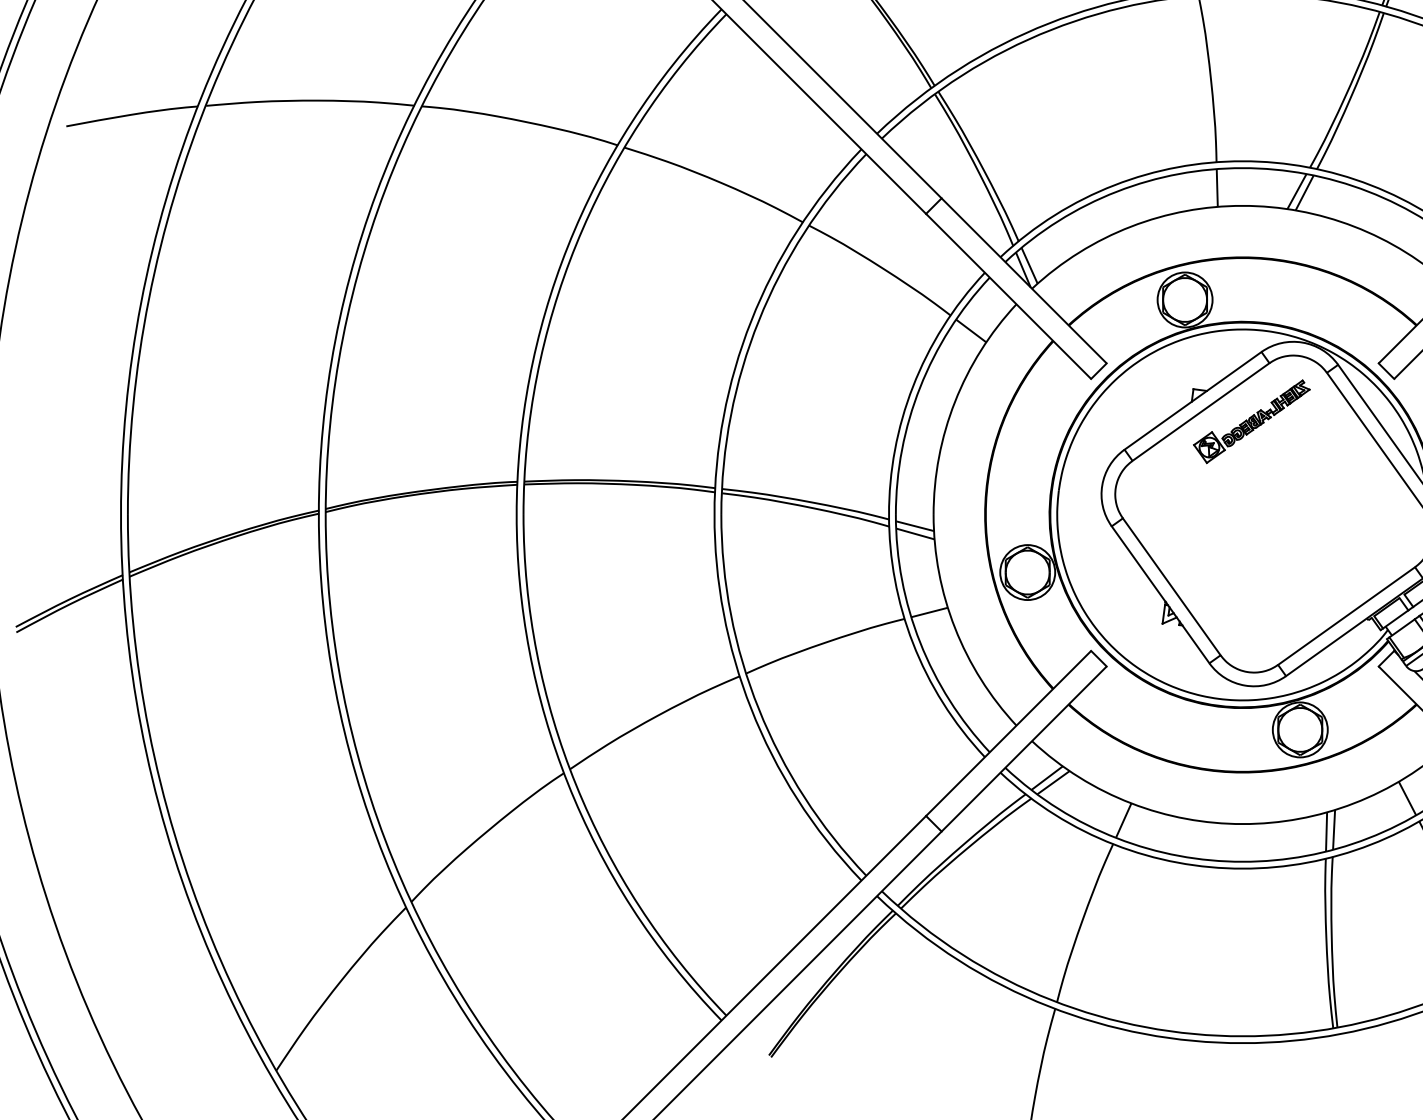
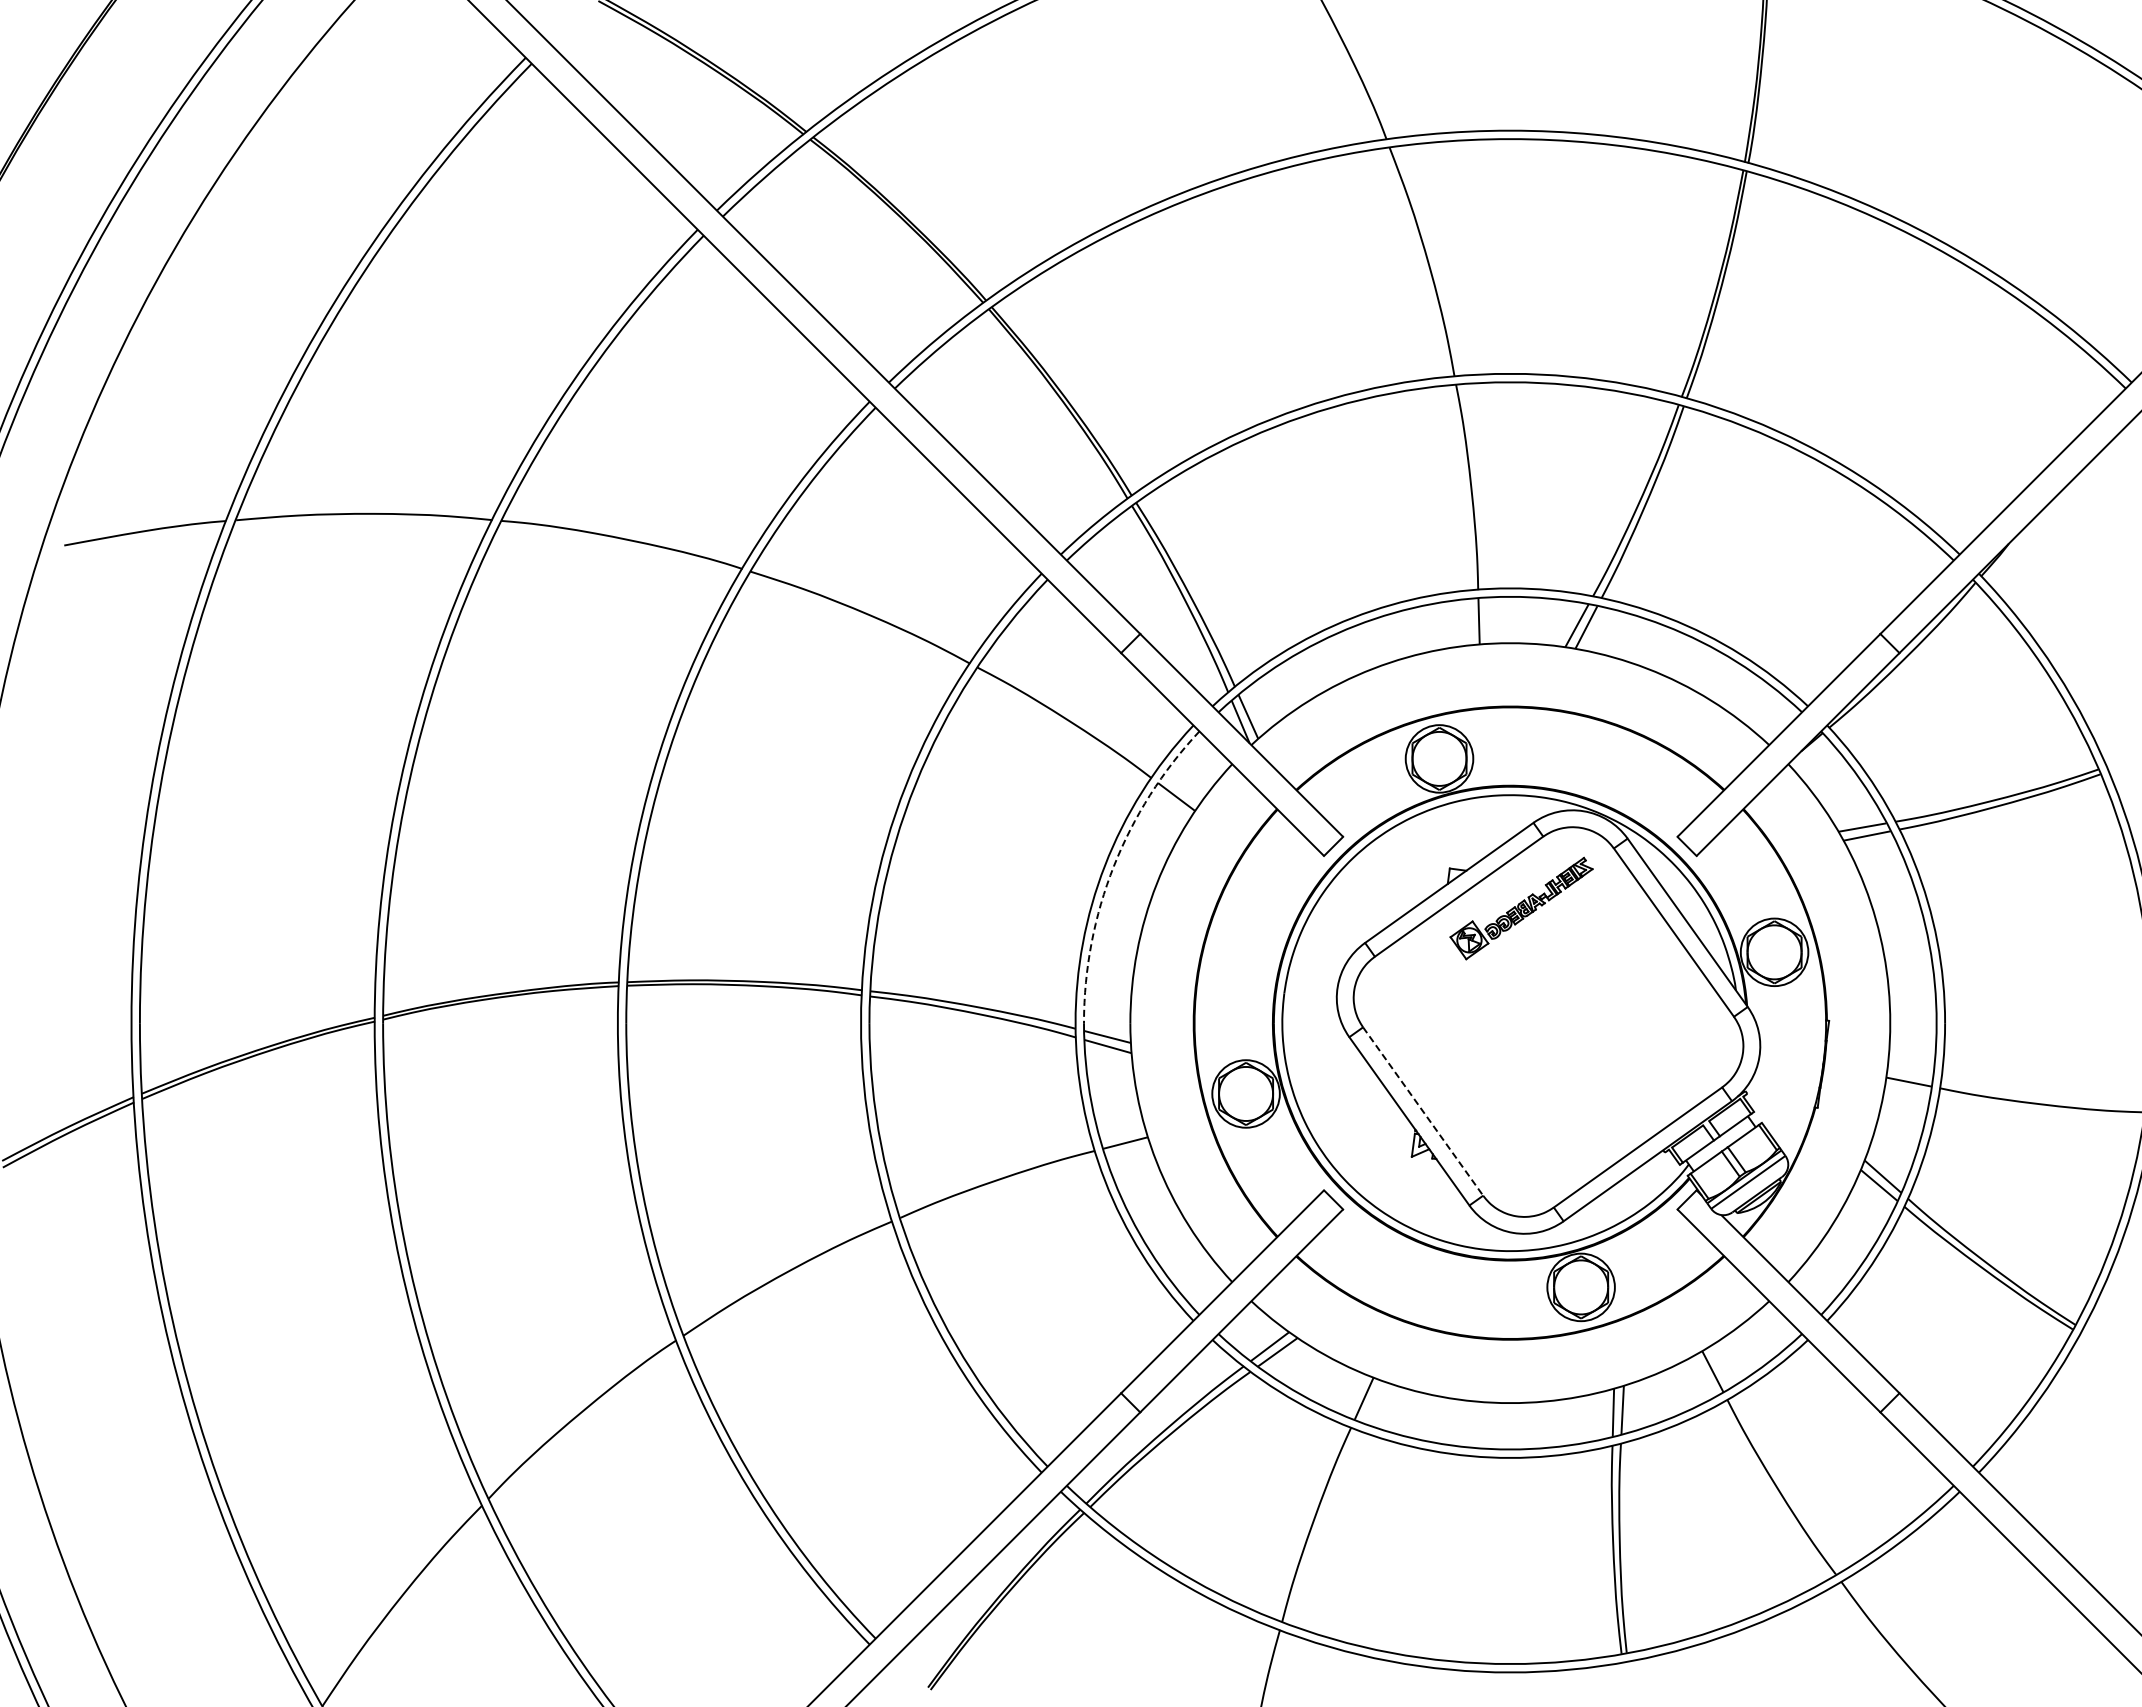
arc: (919, 387) -> (1113, 866), solid -> dashed
line: (1172, 586) -> (1423, 1111), solid -> dashed

